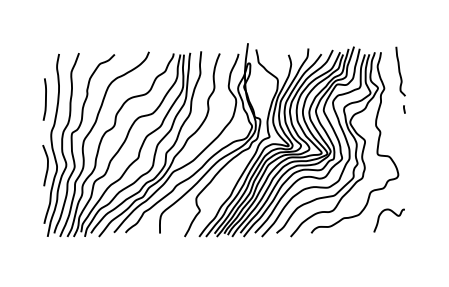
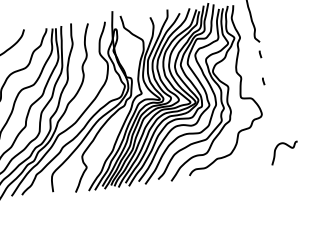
line: (404, 139) -> (263, 81), added
curve: (394, 214) -> (288, 147), moved

